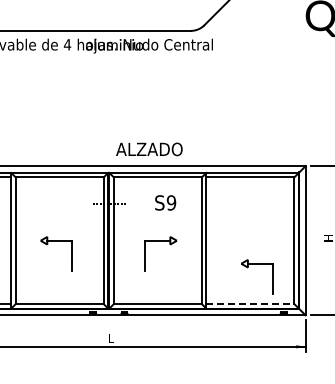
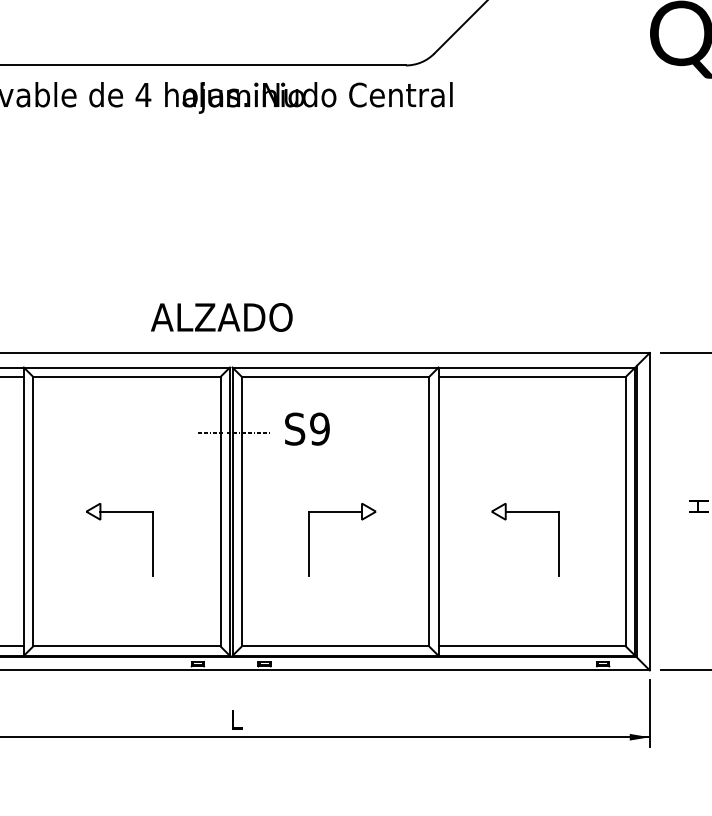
text: (149, 149) -> (222, 317), moved
text: (165, 202) -> (307, 428), moved
part: (257, 264) -> (526, 513), moved
line: (250, 304) -> (532, 647), dashed -> solid

